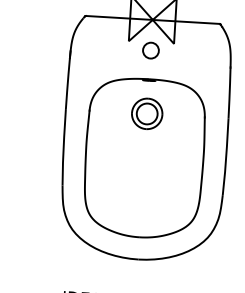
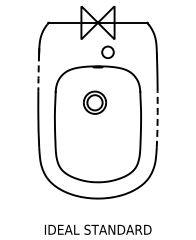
circle: (150, 49) -> (107, 51), moved
line: (67, 84) -> (38, 73), solid -> dashed
part: (146, 113) -> (94, 102), moved
line: (226, 156) -> (157, 119), solid -> dashed

